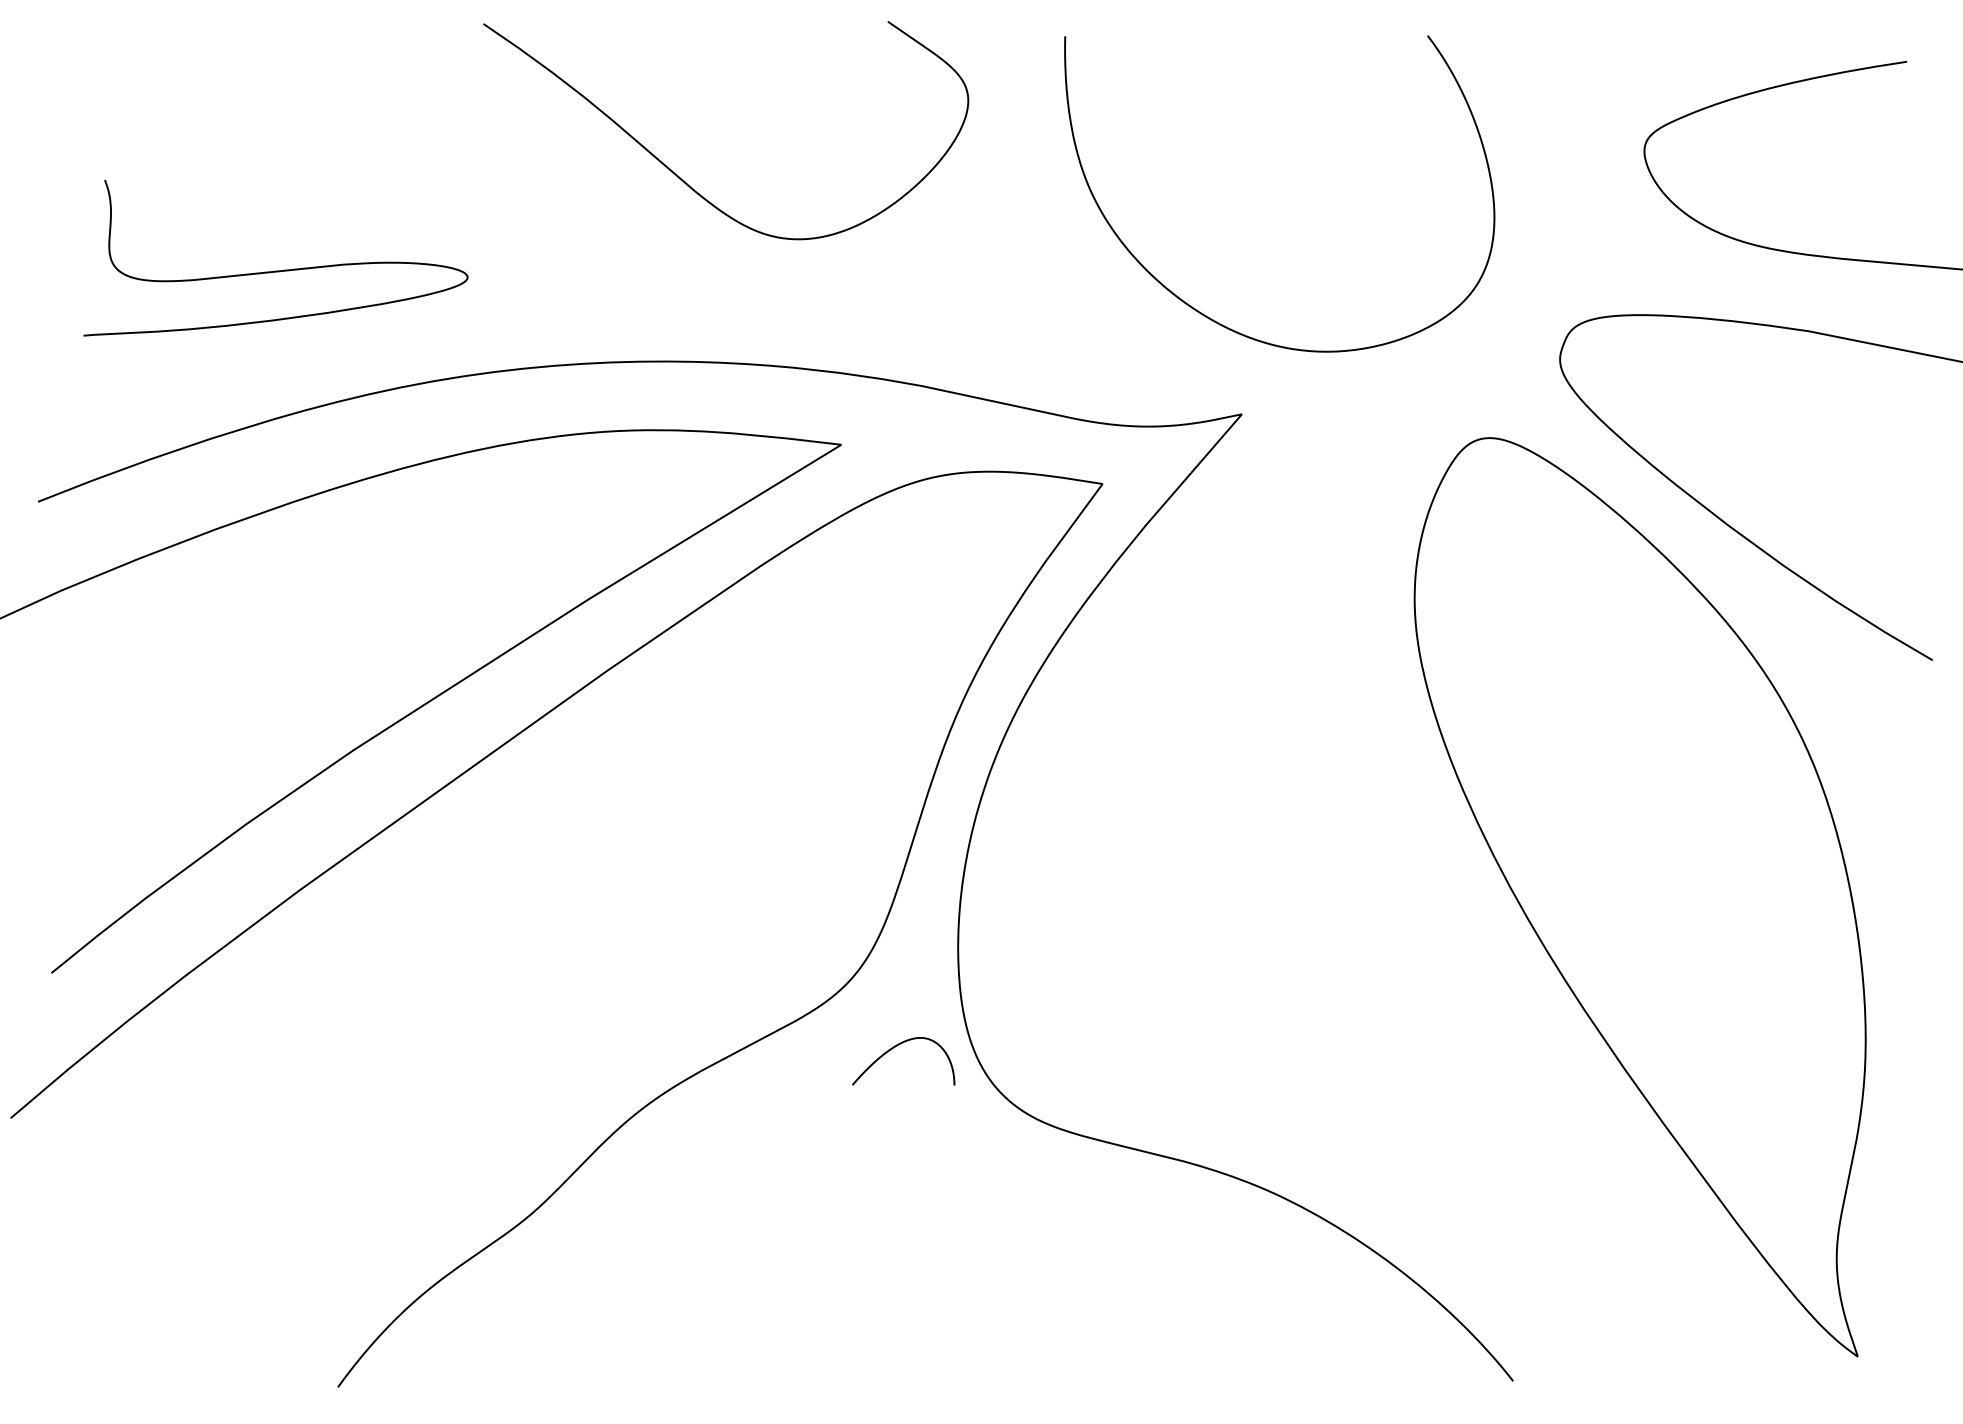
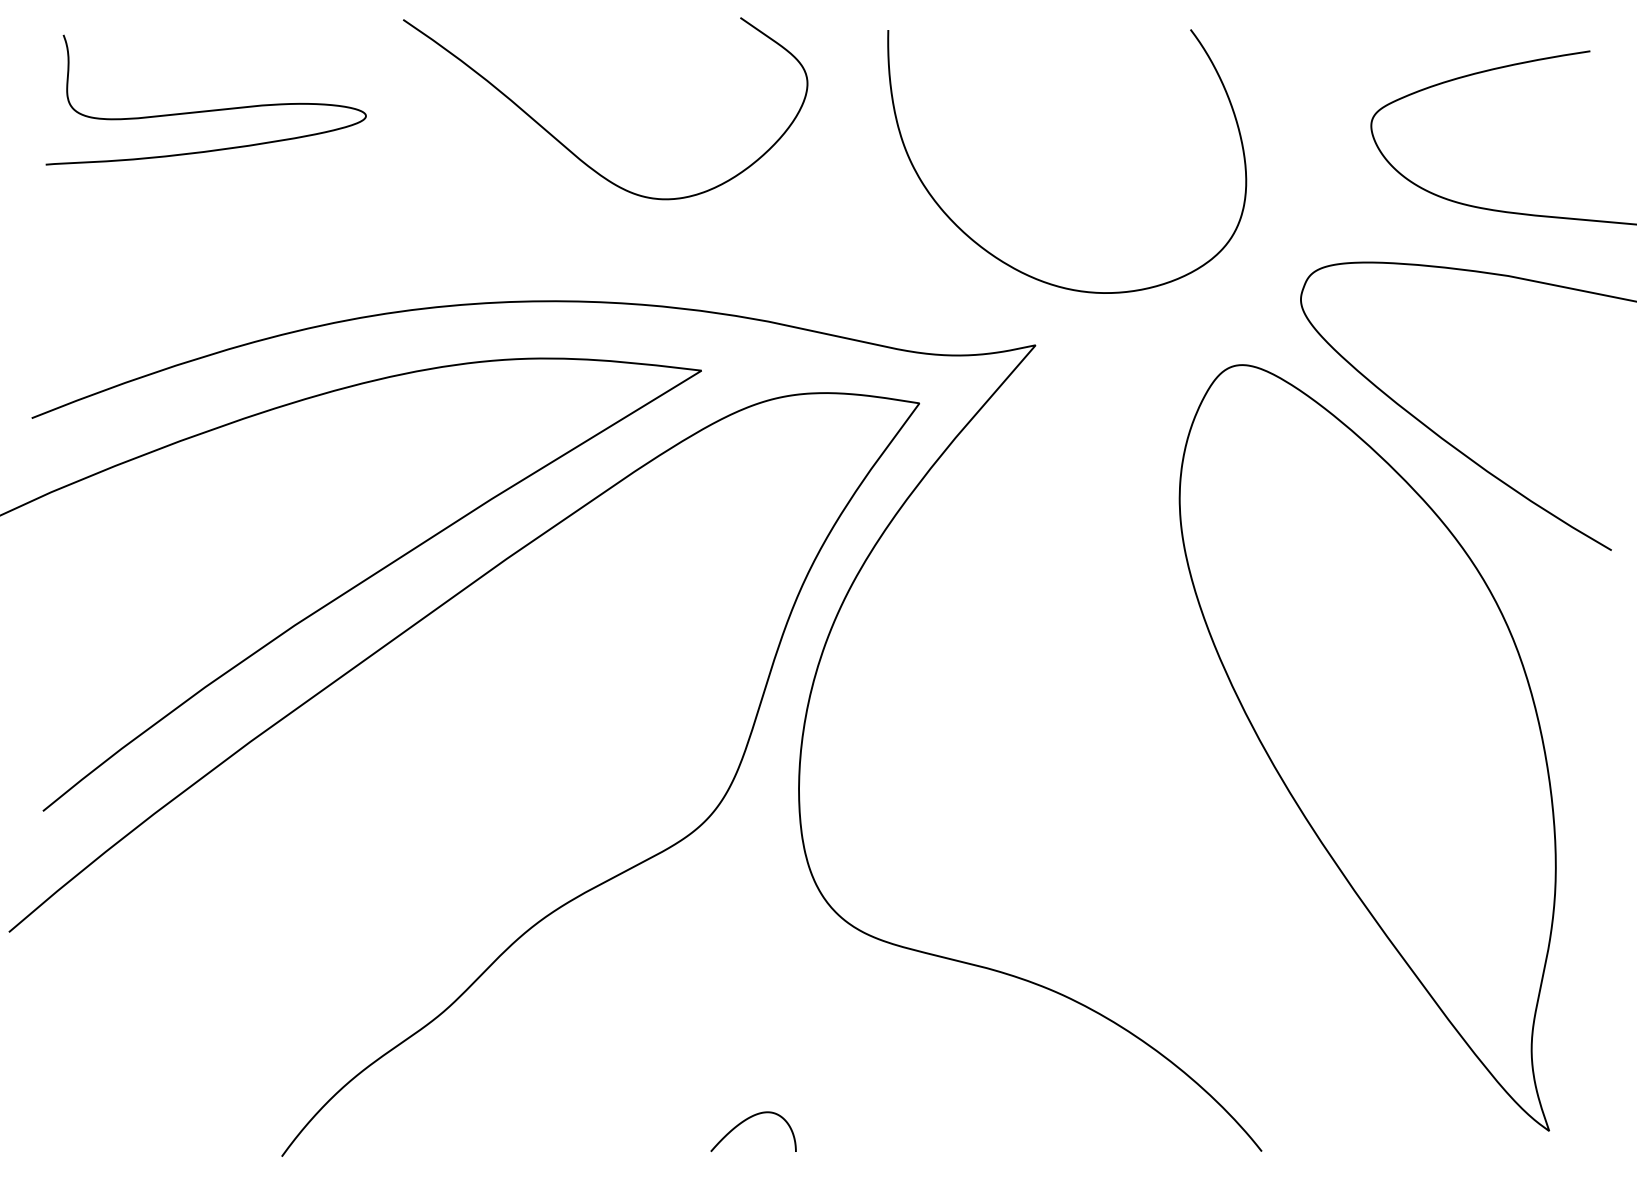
curve: (275, 270) -> (205, 110), moved
curve: (893, 1048) -> (745, 1121), moved

